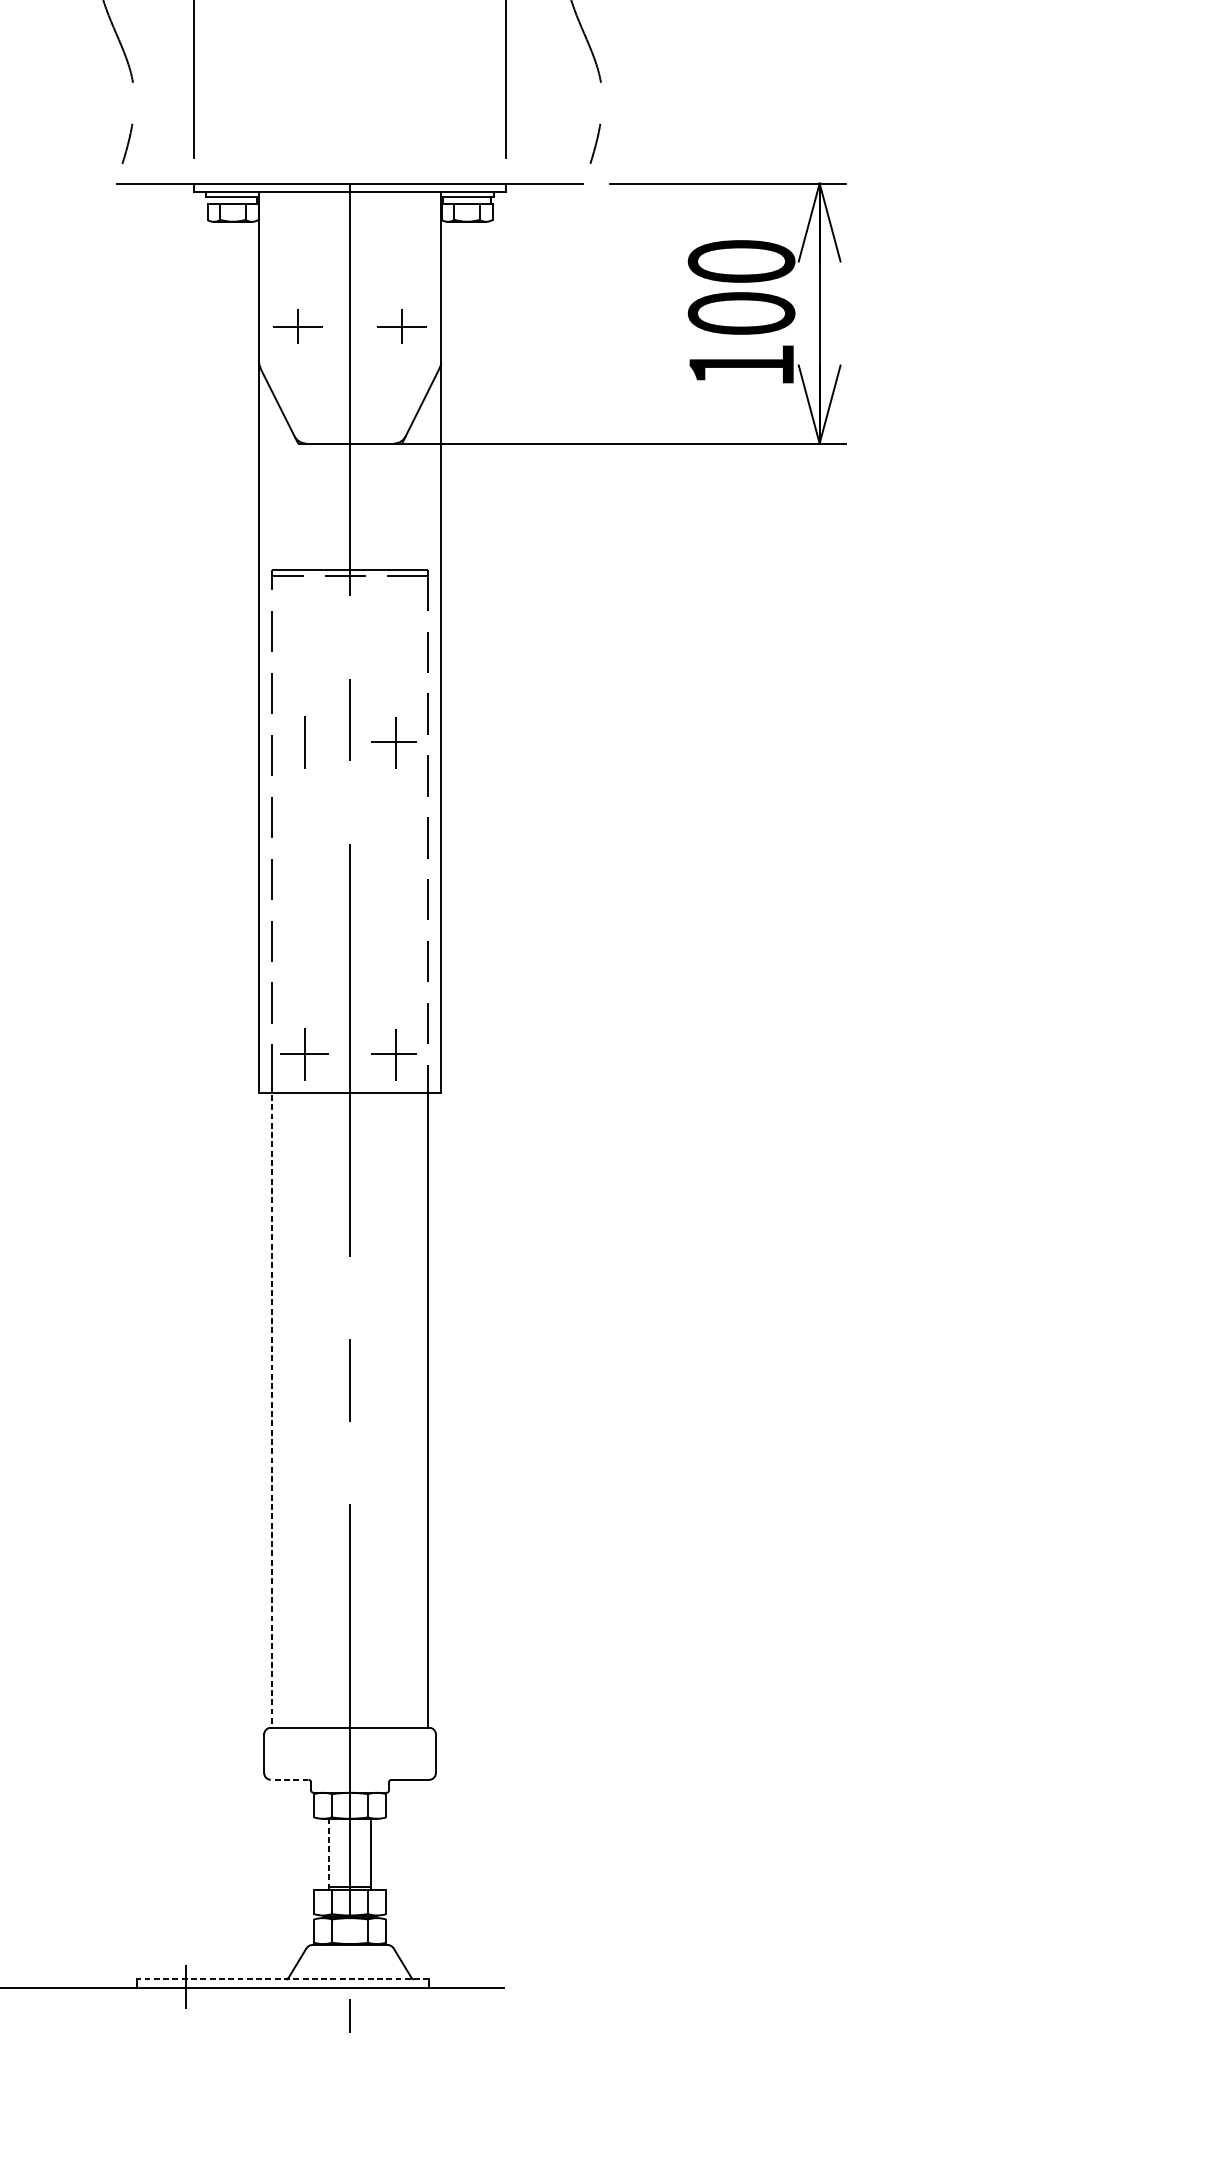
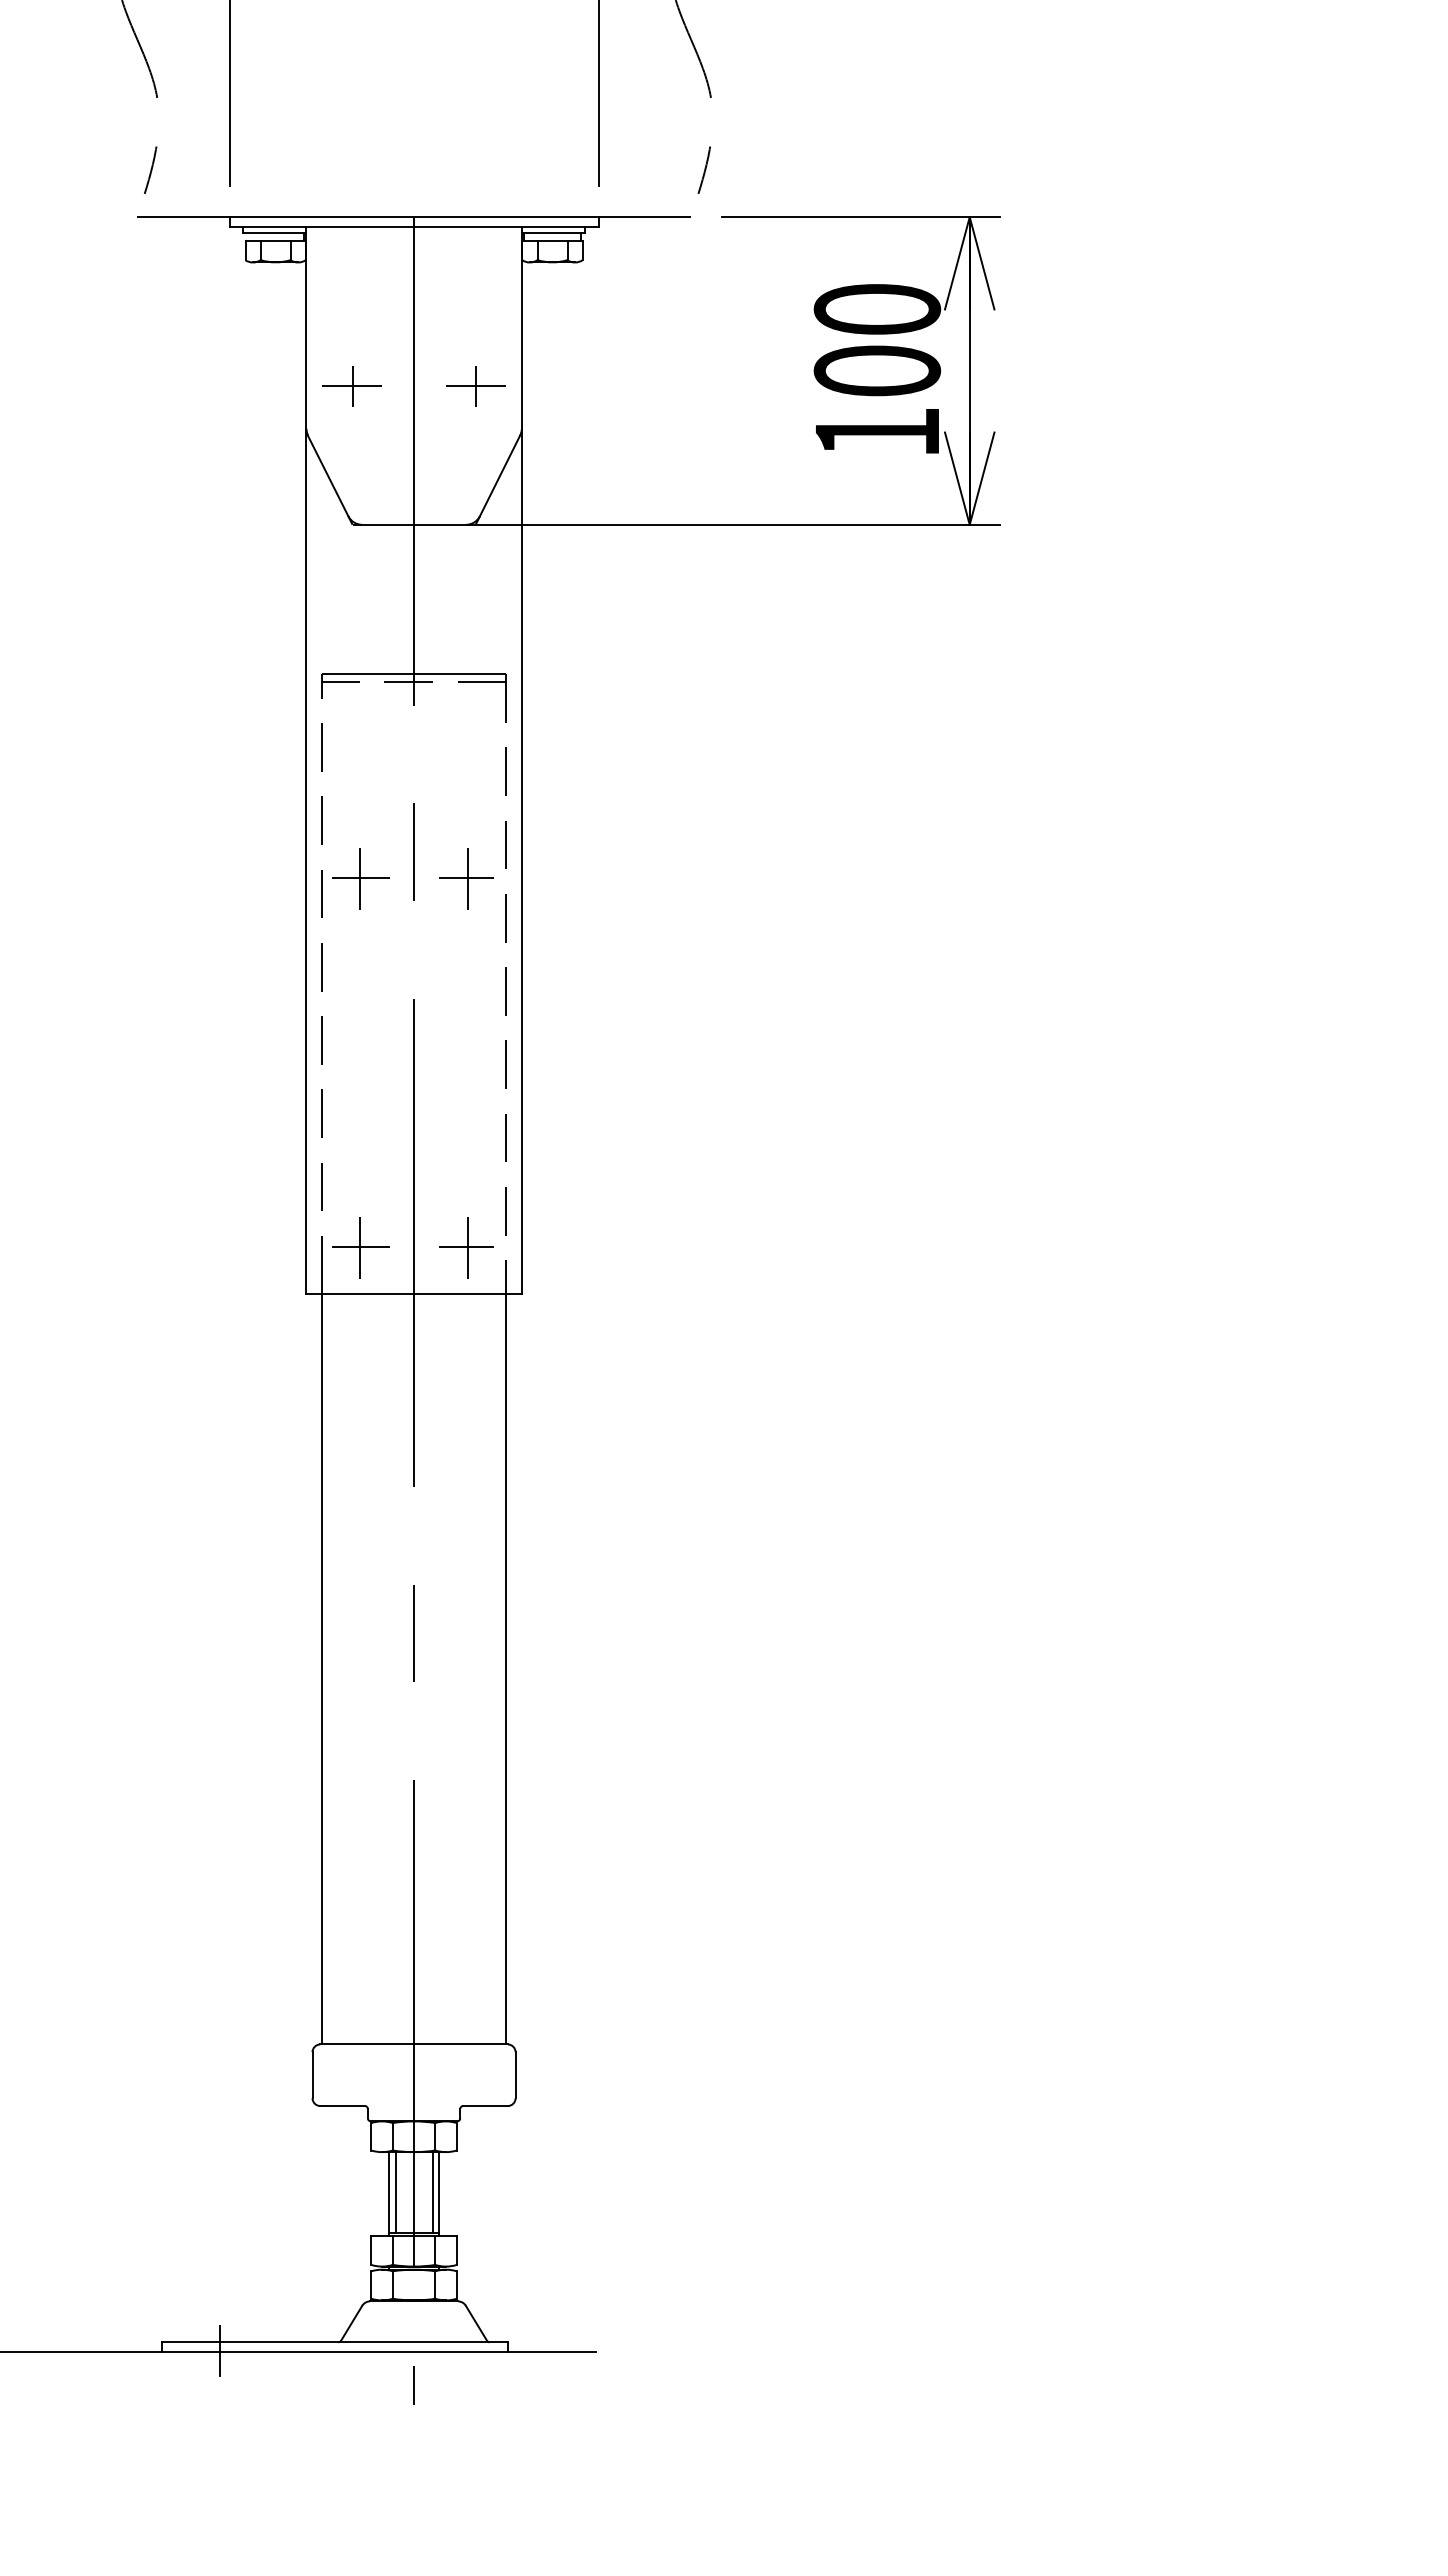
line: (304, 742) -> (360, 878), added
line: (271, 1406) -> (321, 1664), dashed -> solid
line: (289, 1780) -> (342, 2106), dashed -> solid
line: (334, 1852) -> (395, 2192), added
line: (365, 1852) -> (432, 2192), added
line: (329, 1854) -> (389, 2194), dashed -> solid
line: (282, 1979) -> (334, 2342), dashed -> solid

